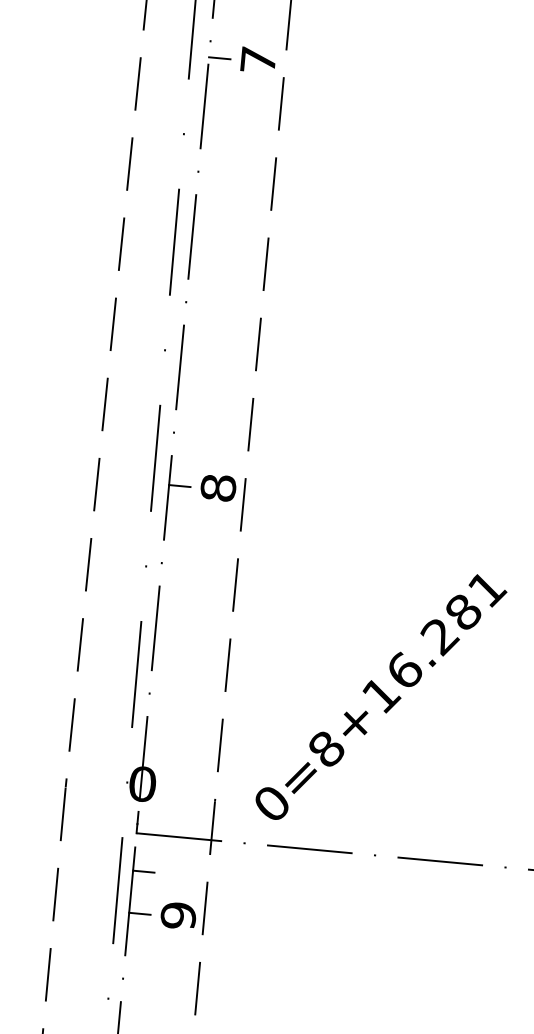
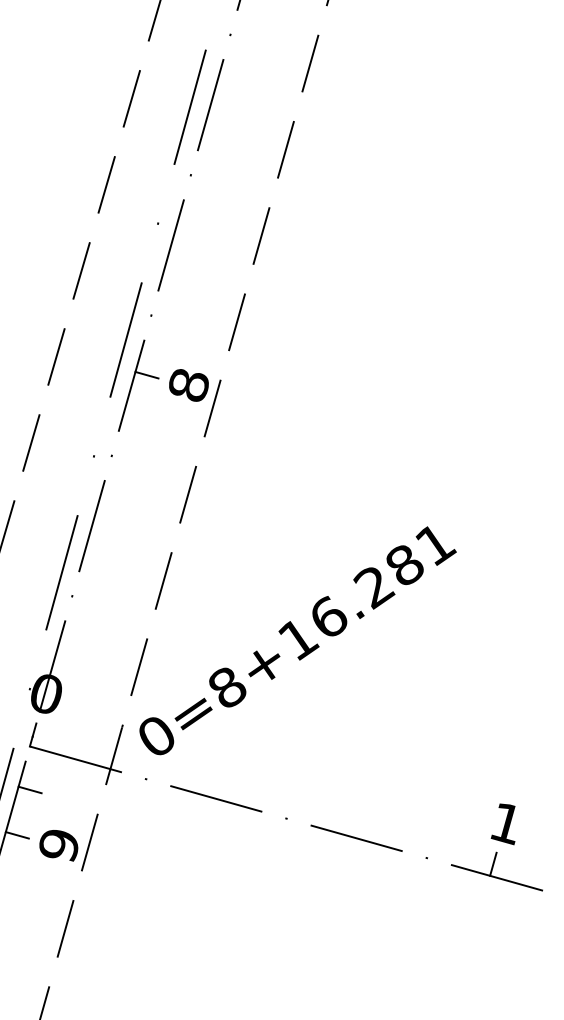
text: (381, 696) -> (298, 641), moved

